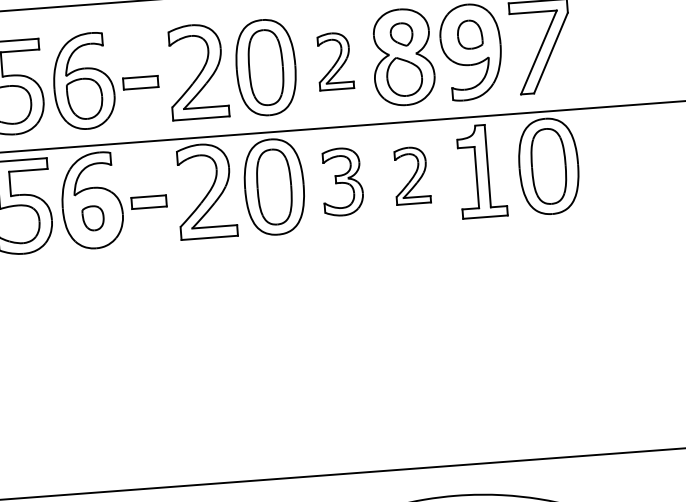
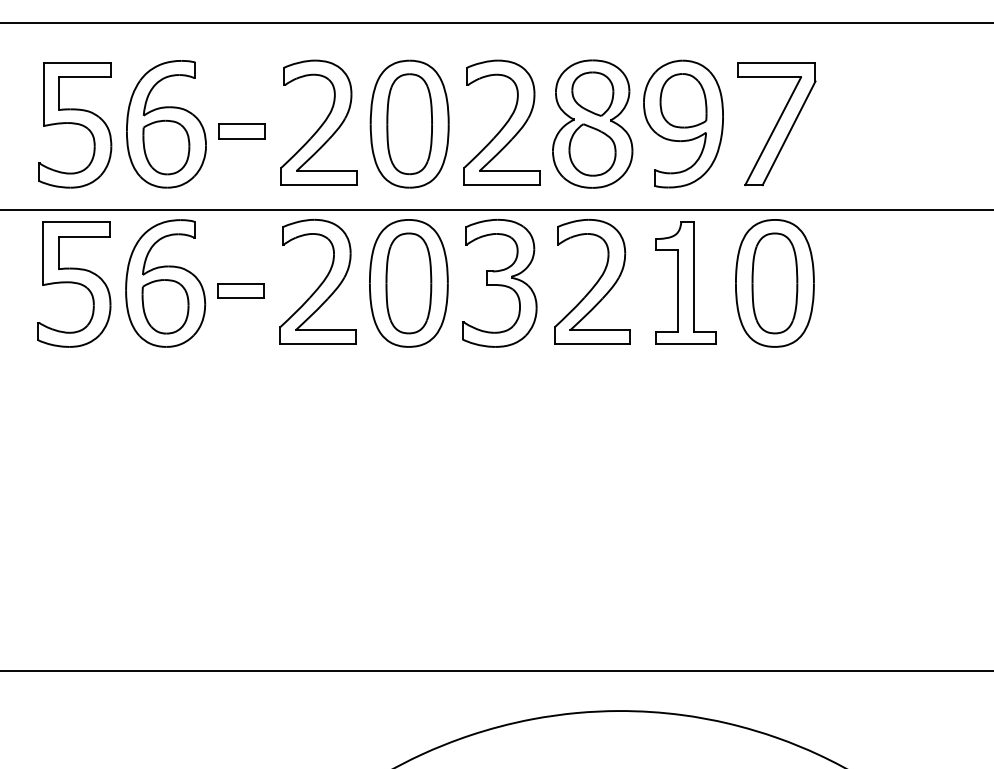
part: (401, 34) -> (592, 93), size x1.43
part: (469, 34) -> (683, 100), size x1.43
part: (334, 61) -> (501, 122), size x1.67
part: (411, 175) -> (592, 281), size x1.67
part: (342, 182) -> (499, 283), size x1.43
part: (93, 218) -> (165, 306), size x1.67

